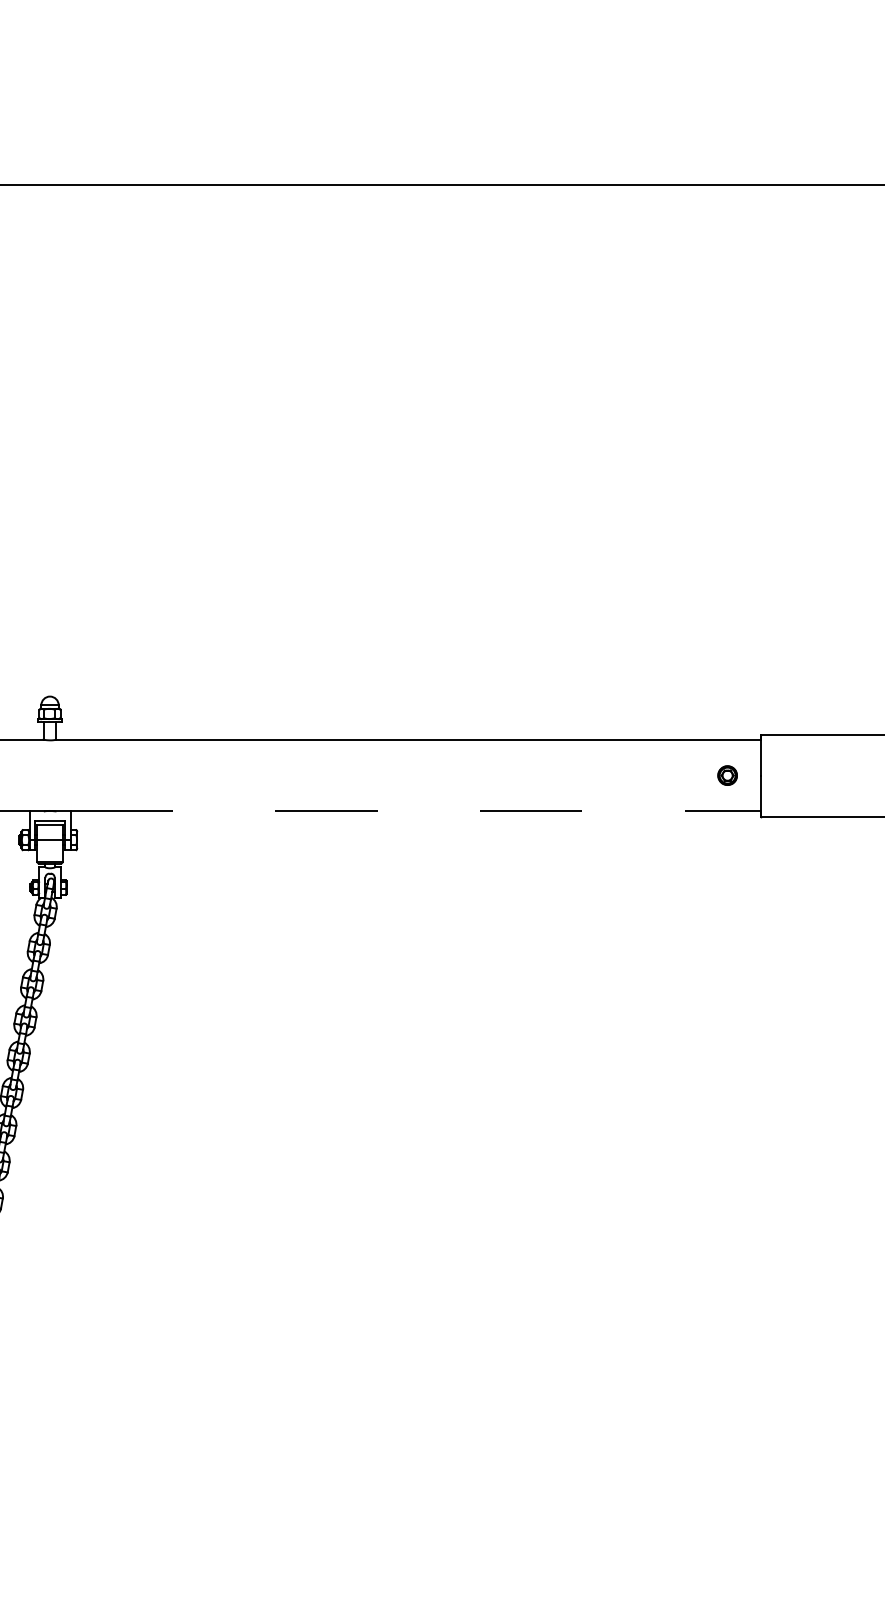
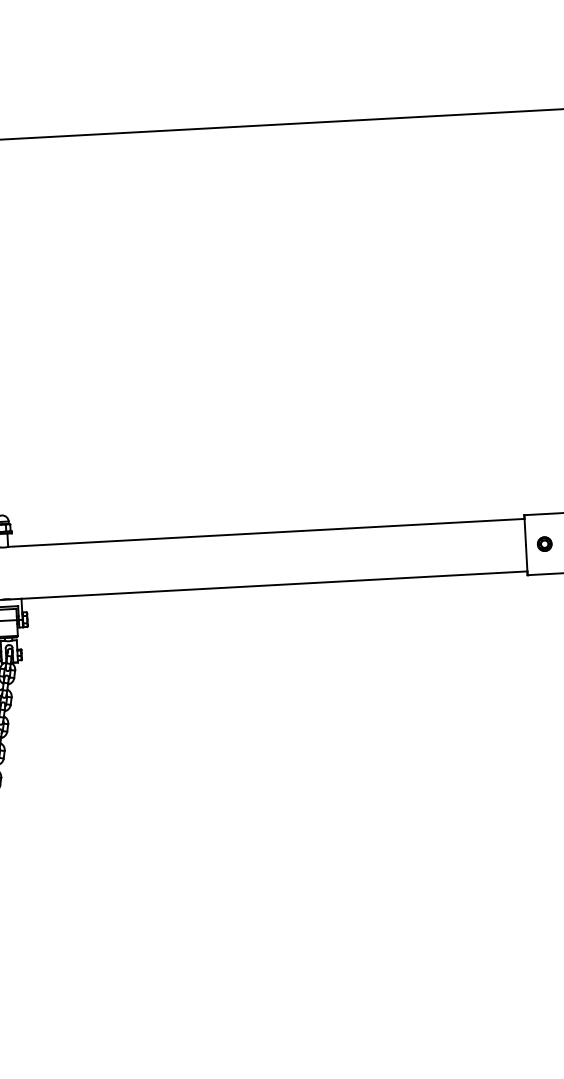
part: (727, 775) -> (544, 544), moved
line: (416, 811) -> (274, 585), dashed -> solid

